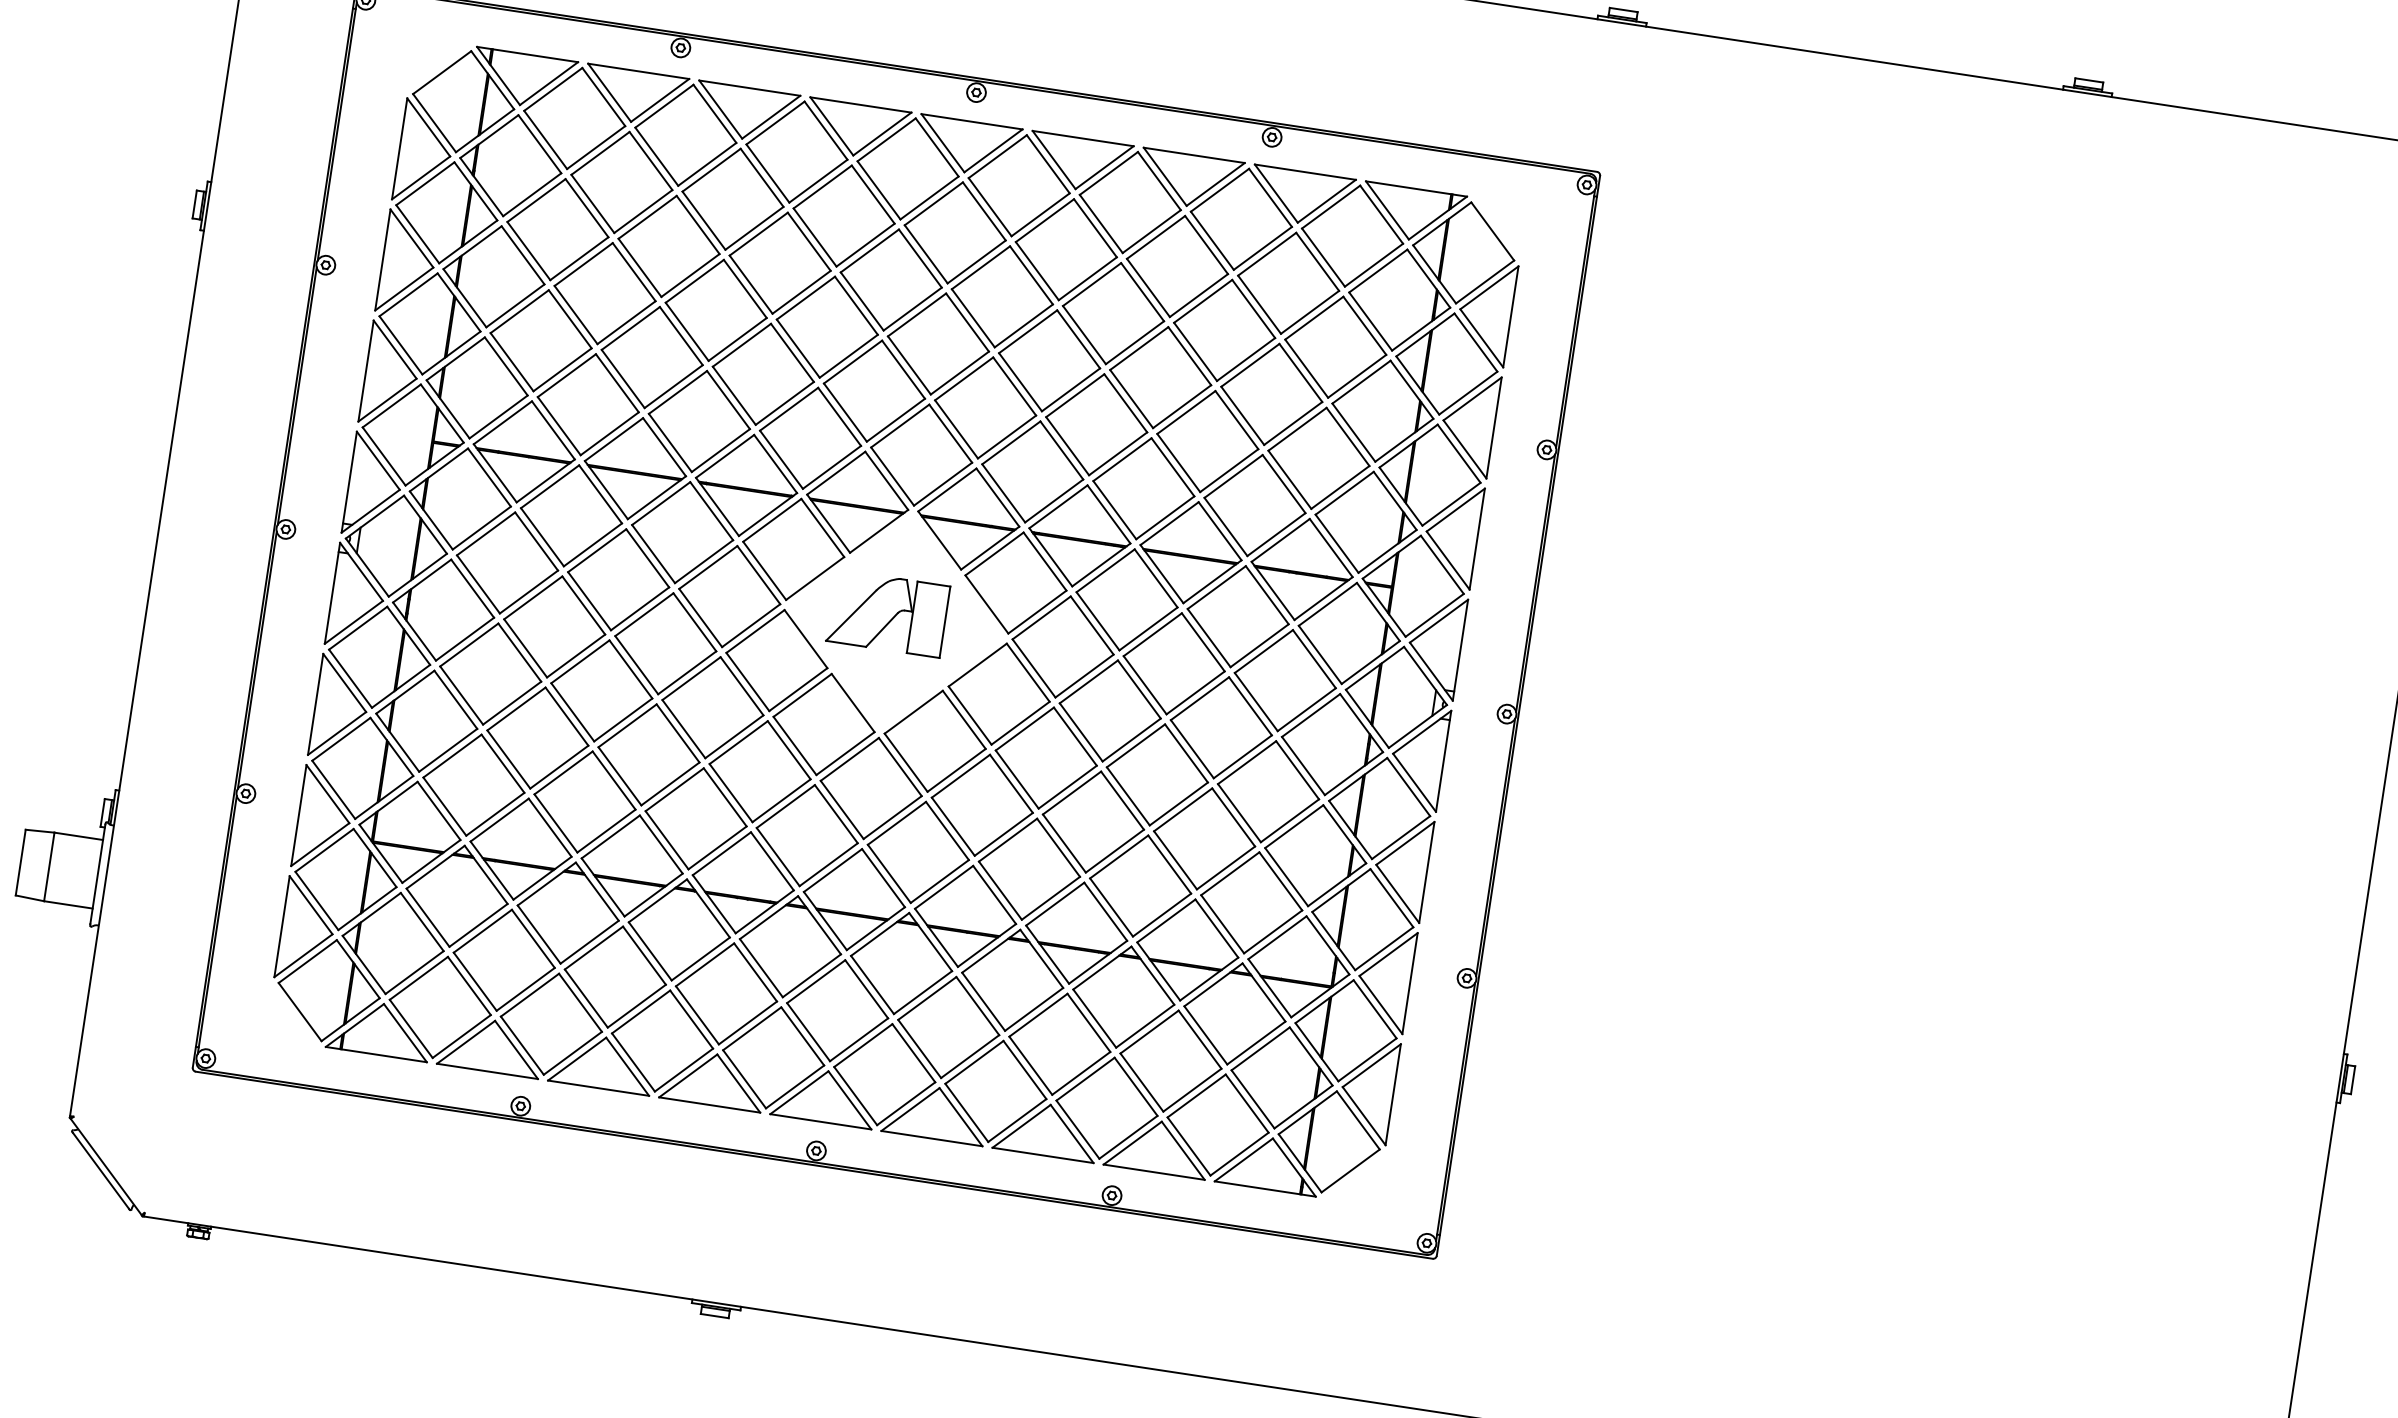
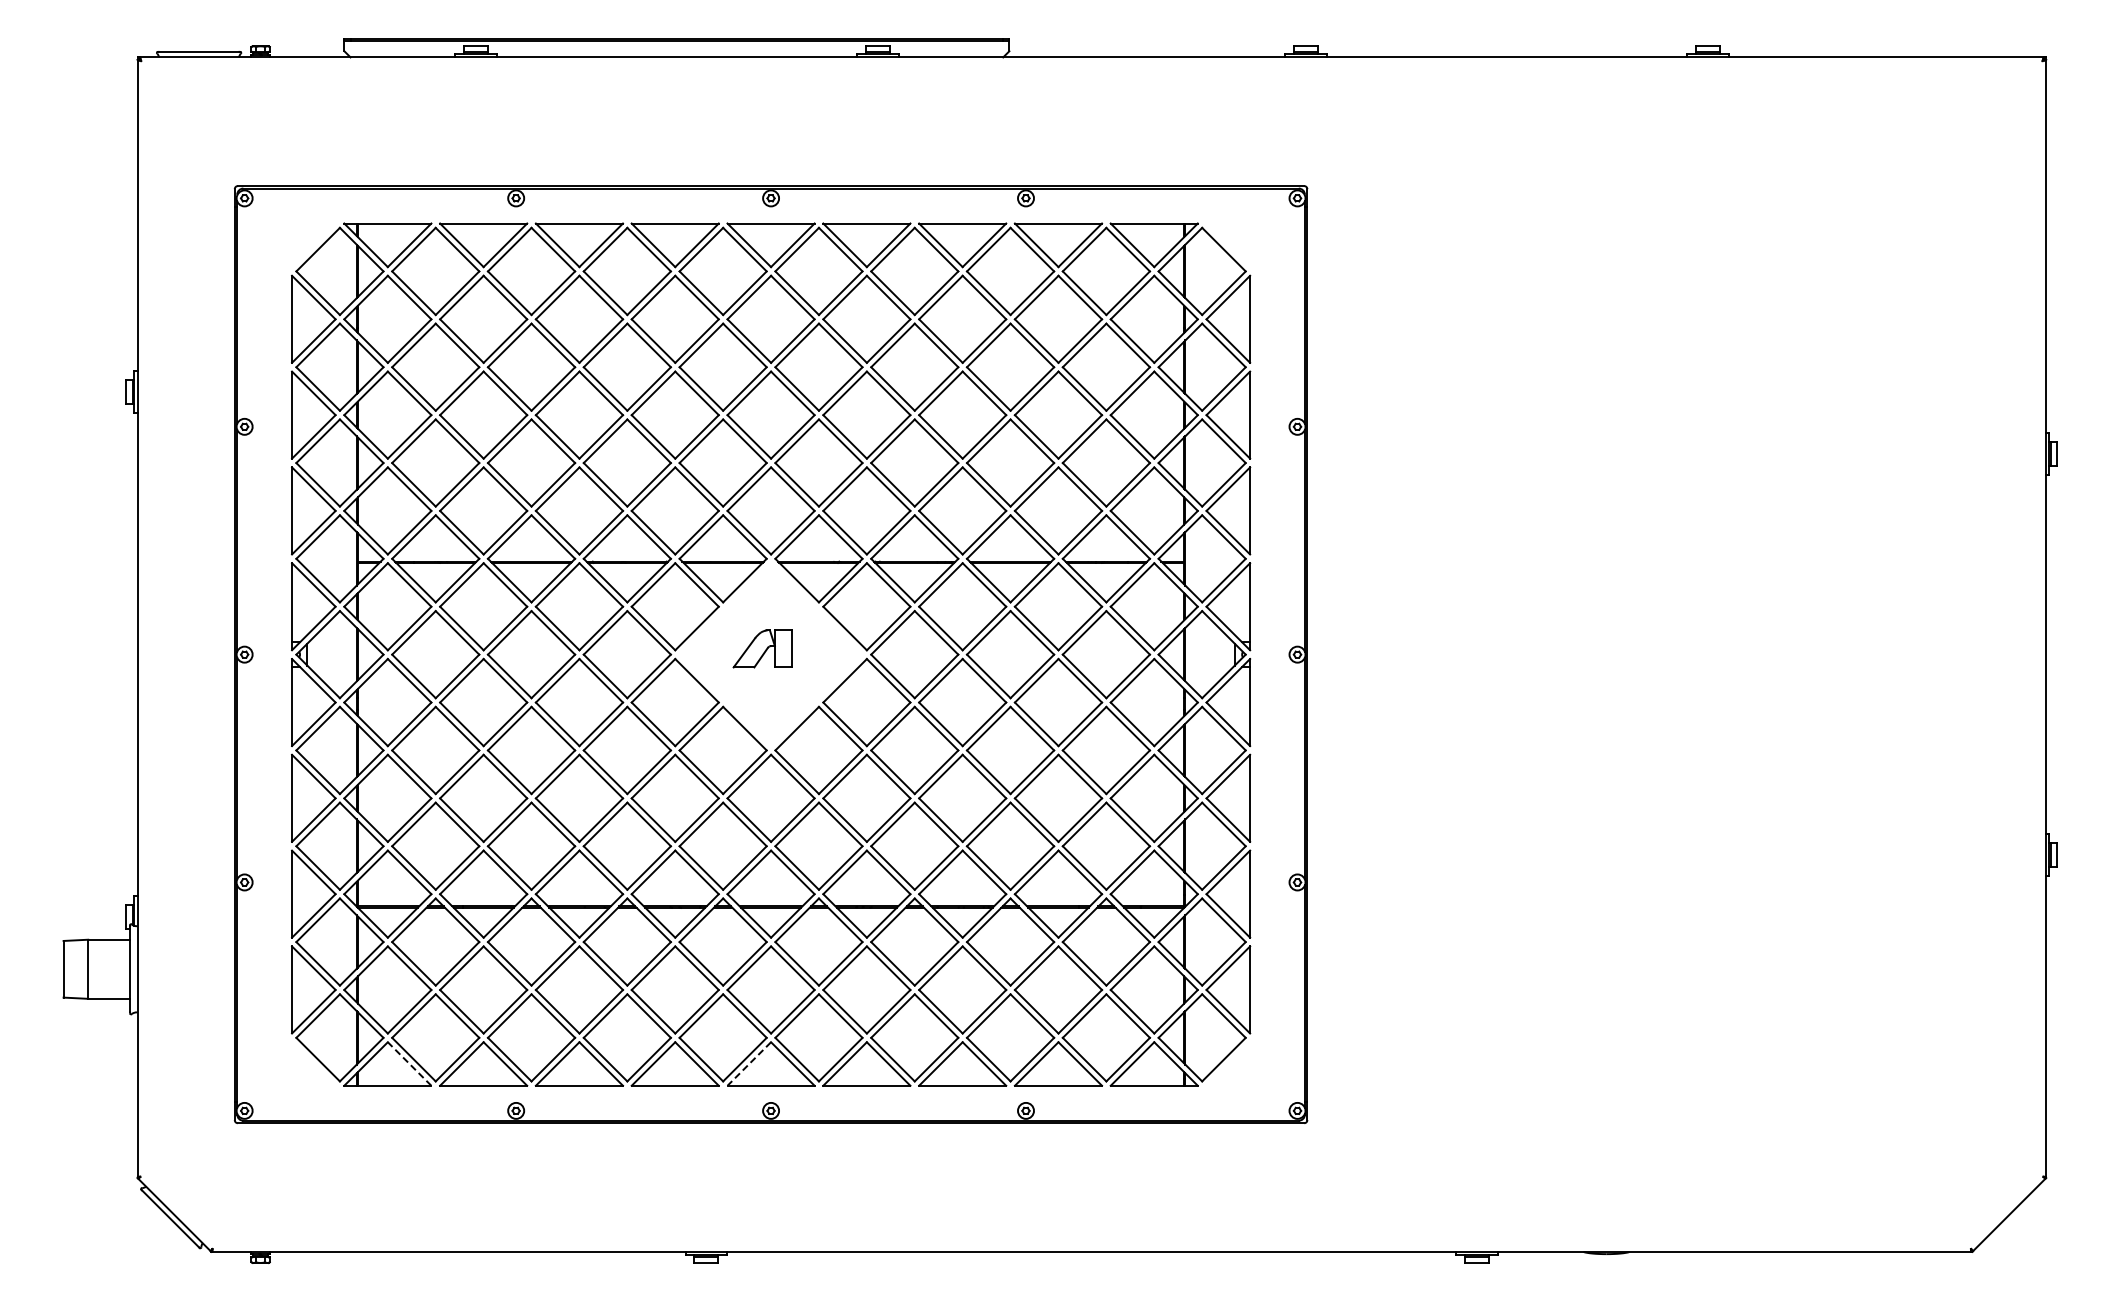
part: (887, 613) -> (762, 648), size x0.6
line: (405, 1033) -> (409, 1064), solid -> dashed
line: (799, 1093) -> (749, 1064), solid -> dashed

